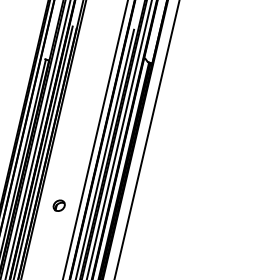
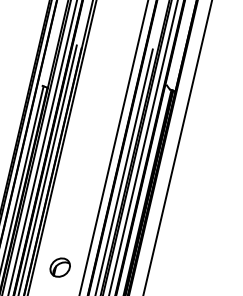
part: (58, 205) -> (59, 267), size x1.4

